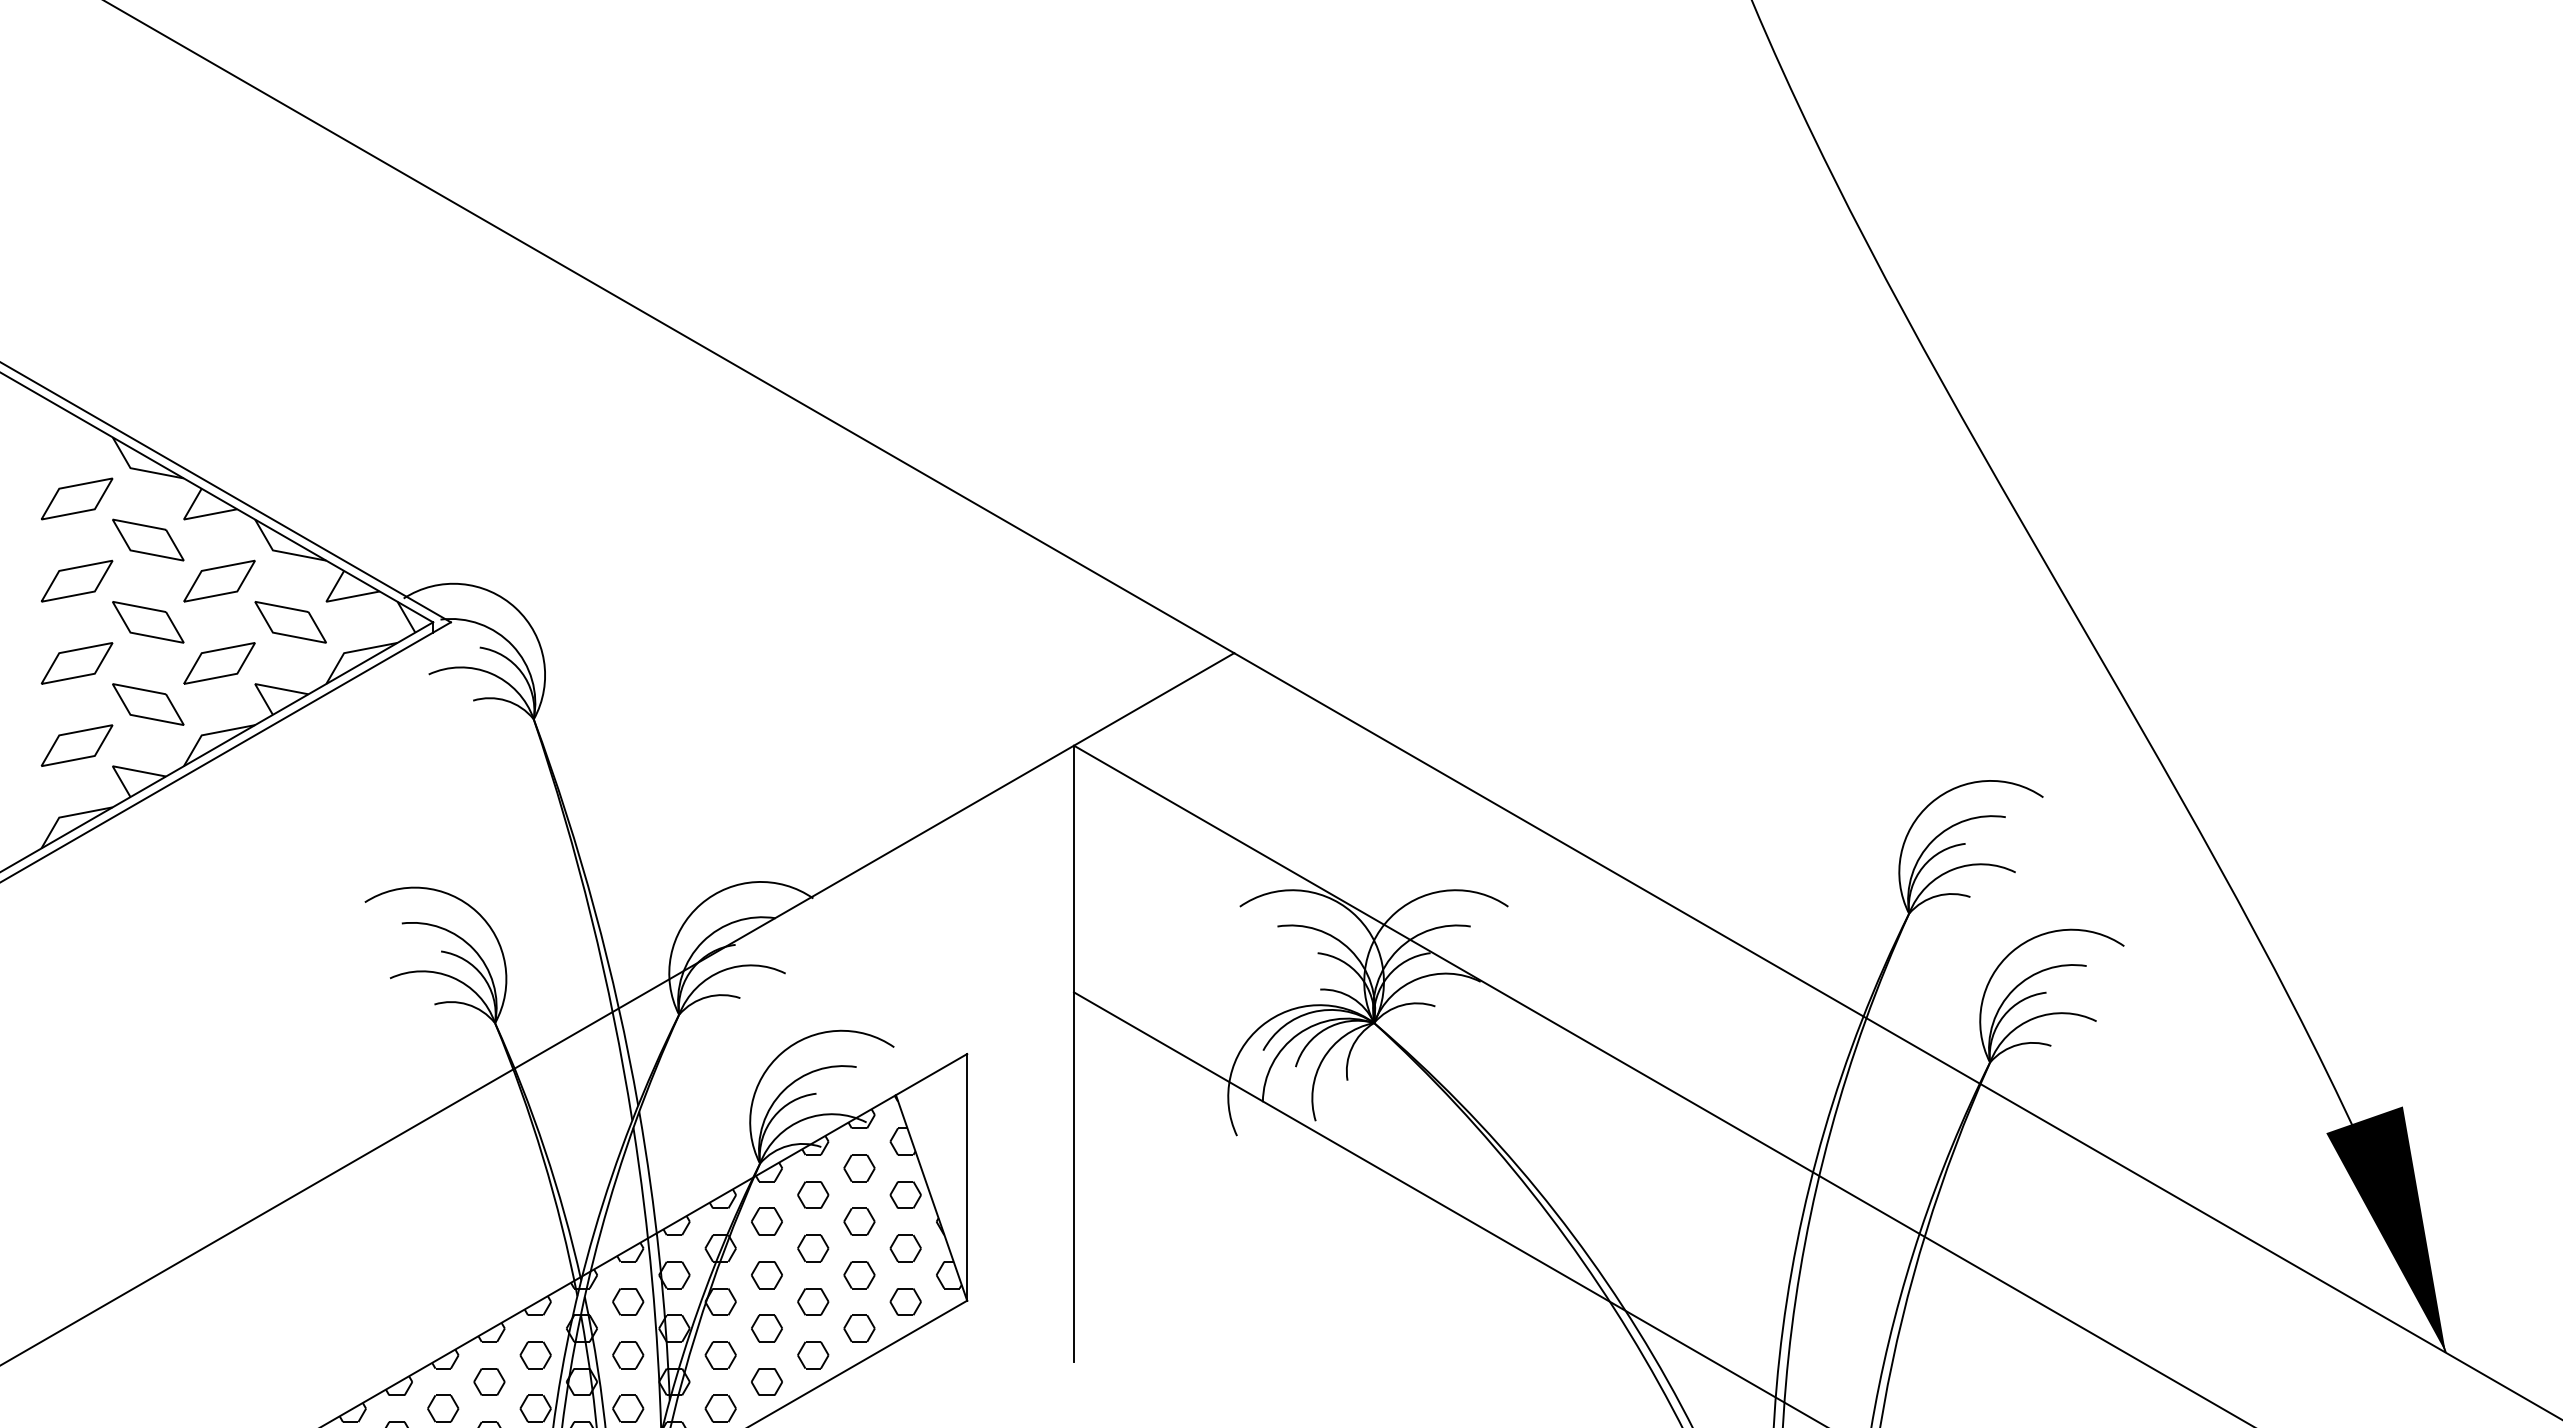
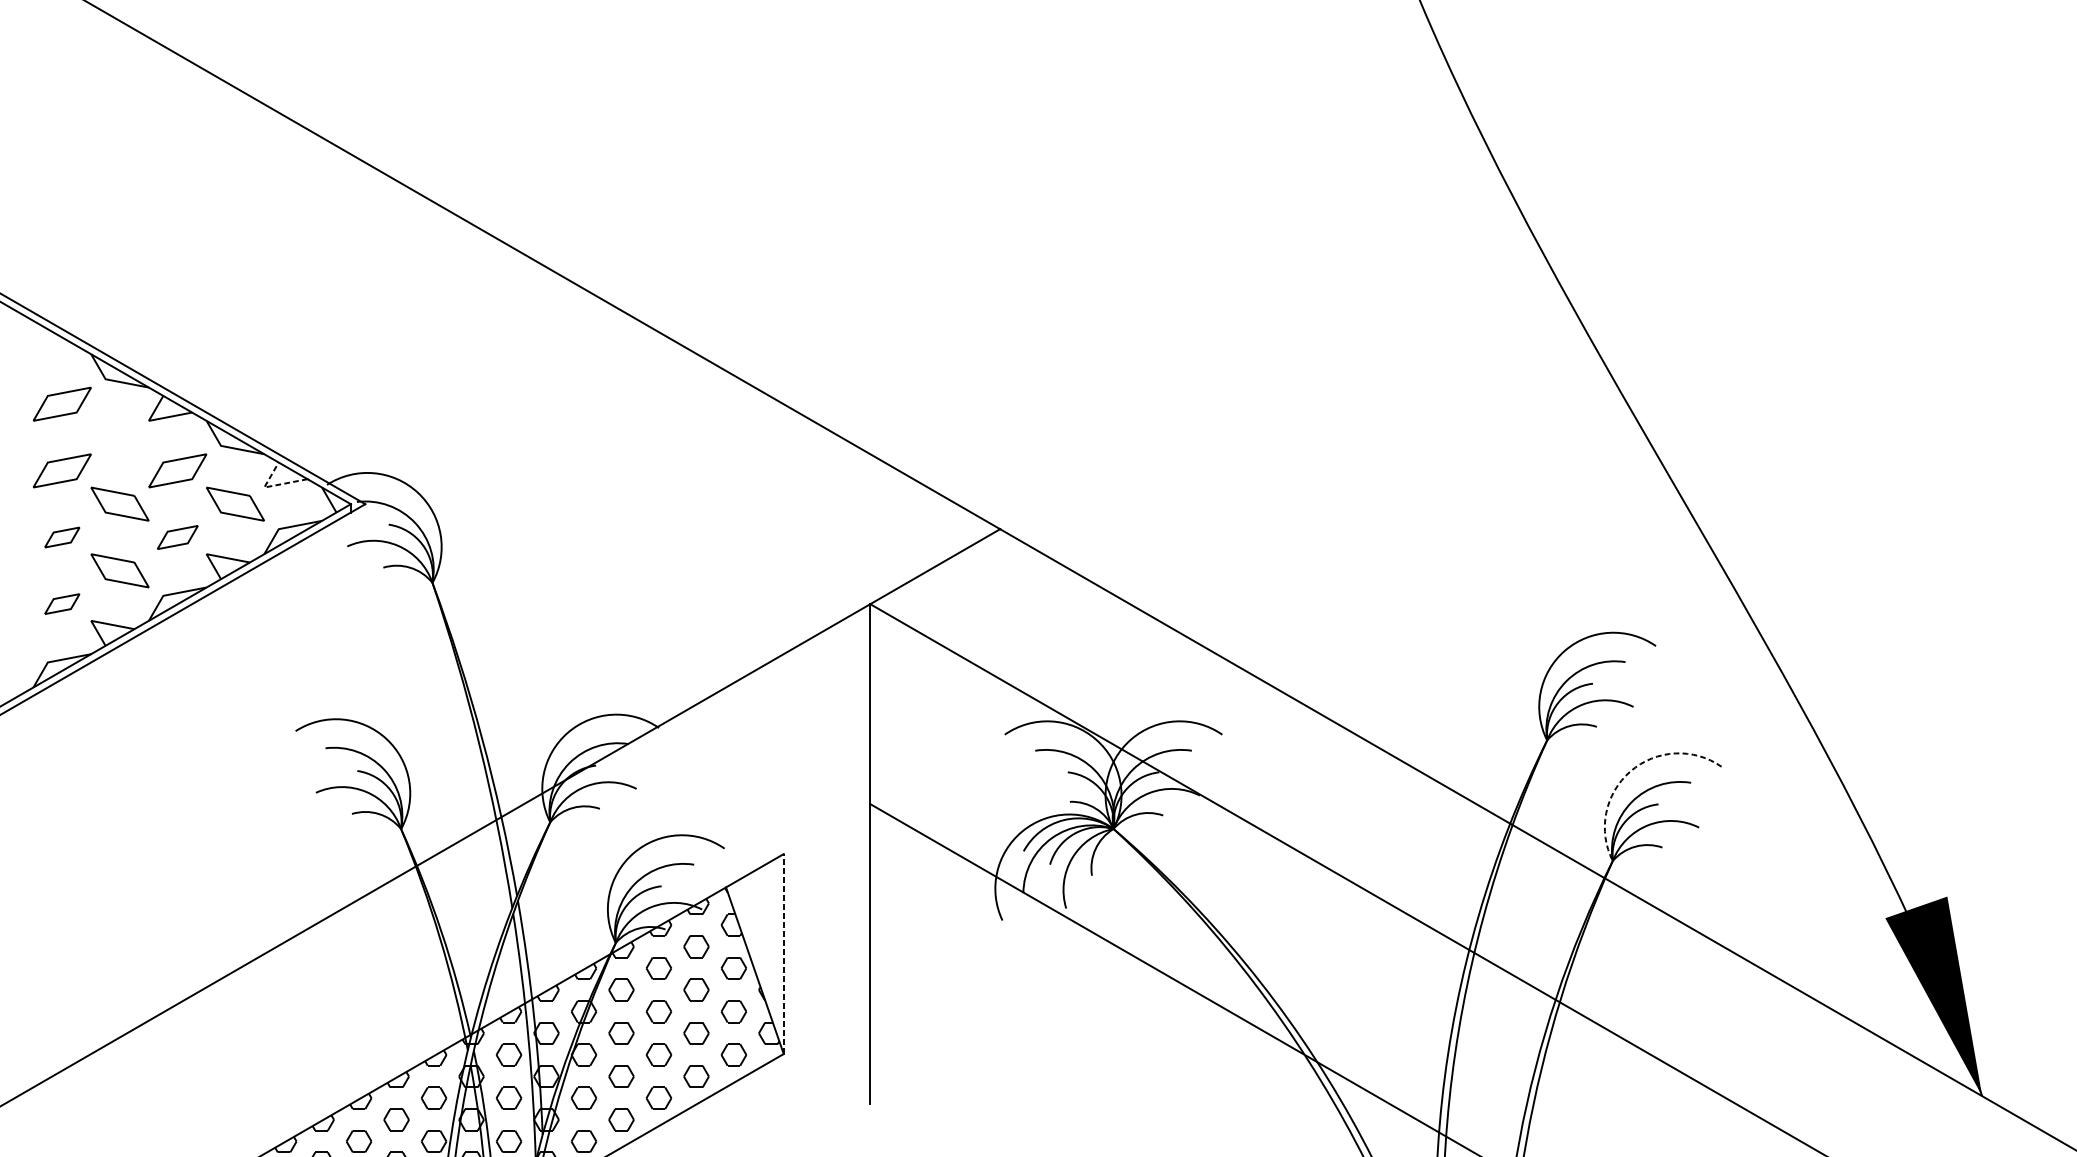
part: (148, 539) -> (120, 437), removed
line: (335, 600) -> (271, 486), solid -> dashed
part: (76, 663) -> (61, 537), size x0.6
part: (219, 663) -> (177, 537), size x0.7
part: (76, 745) -> (61, 604), size x0.6
arc: (2011, 952) -> (1630, 771), solid -> dashed
line: (967, 1176) -> (784, 953), solid -> dashed

